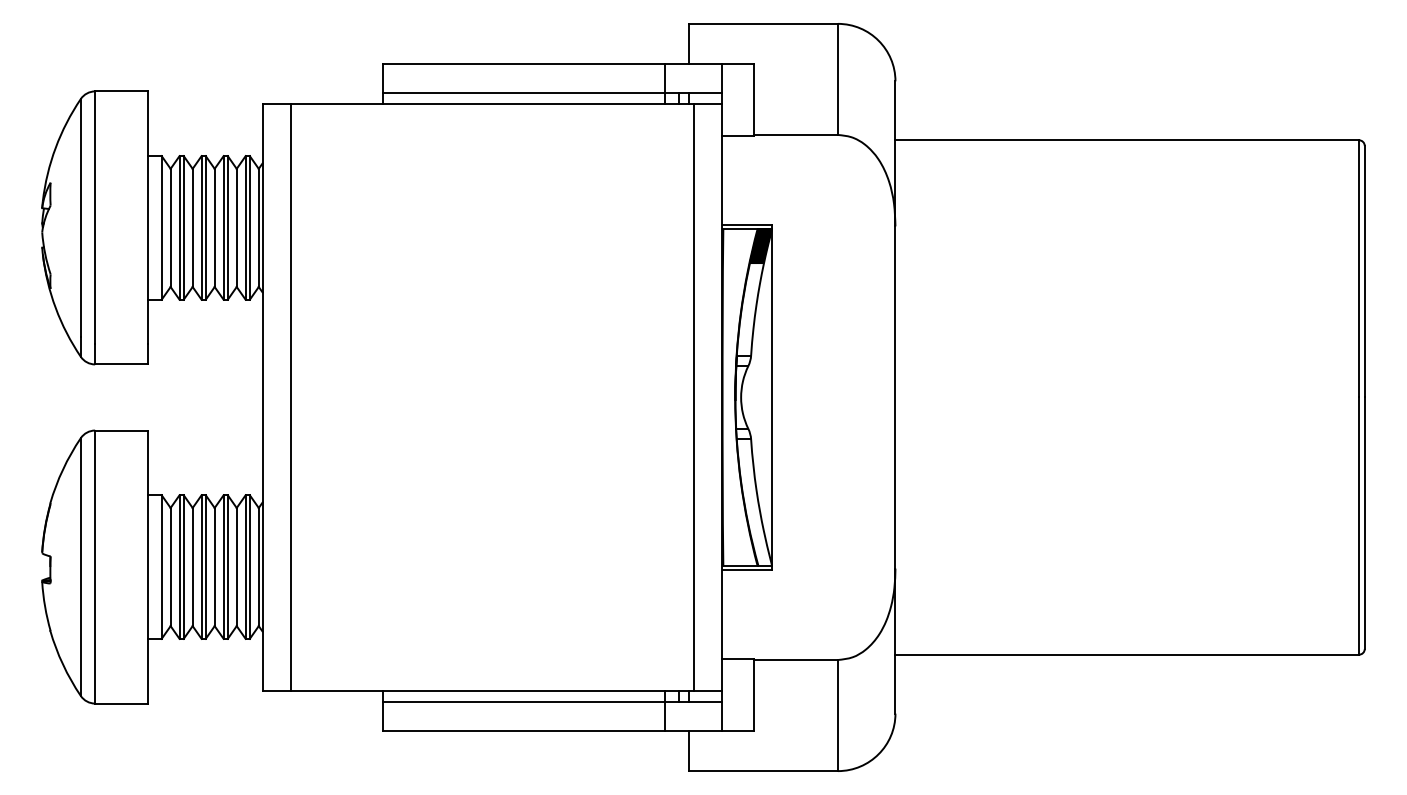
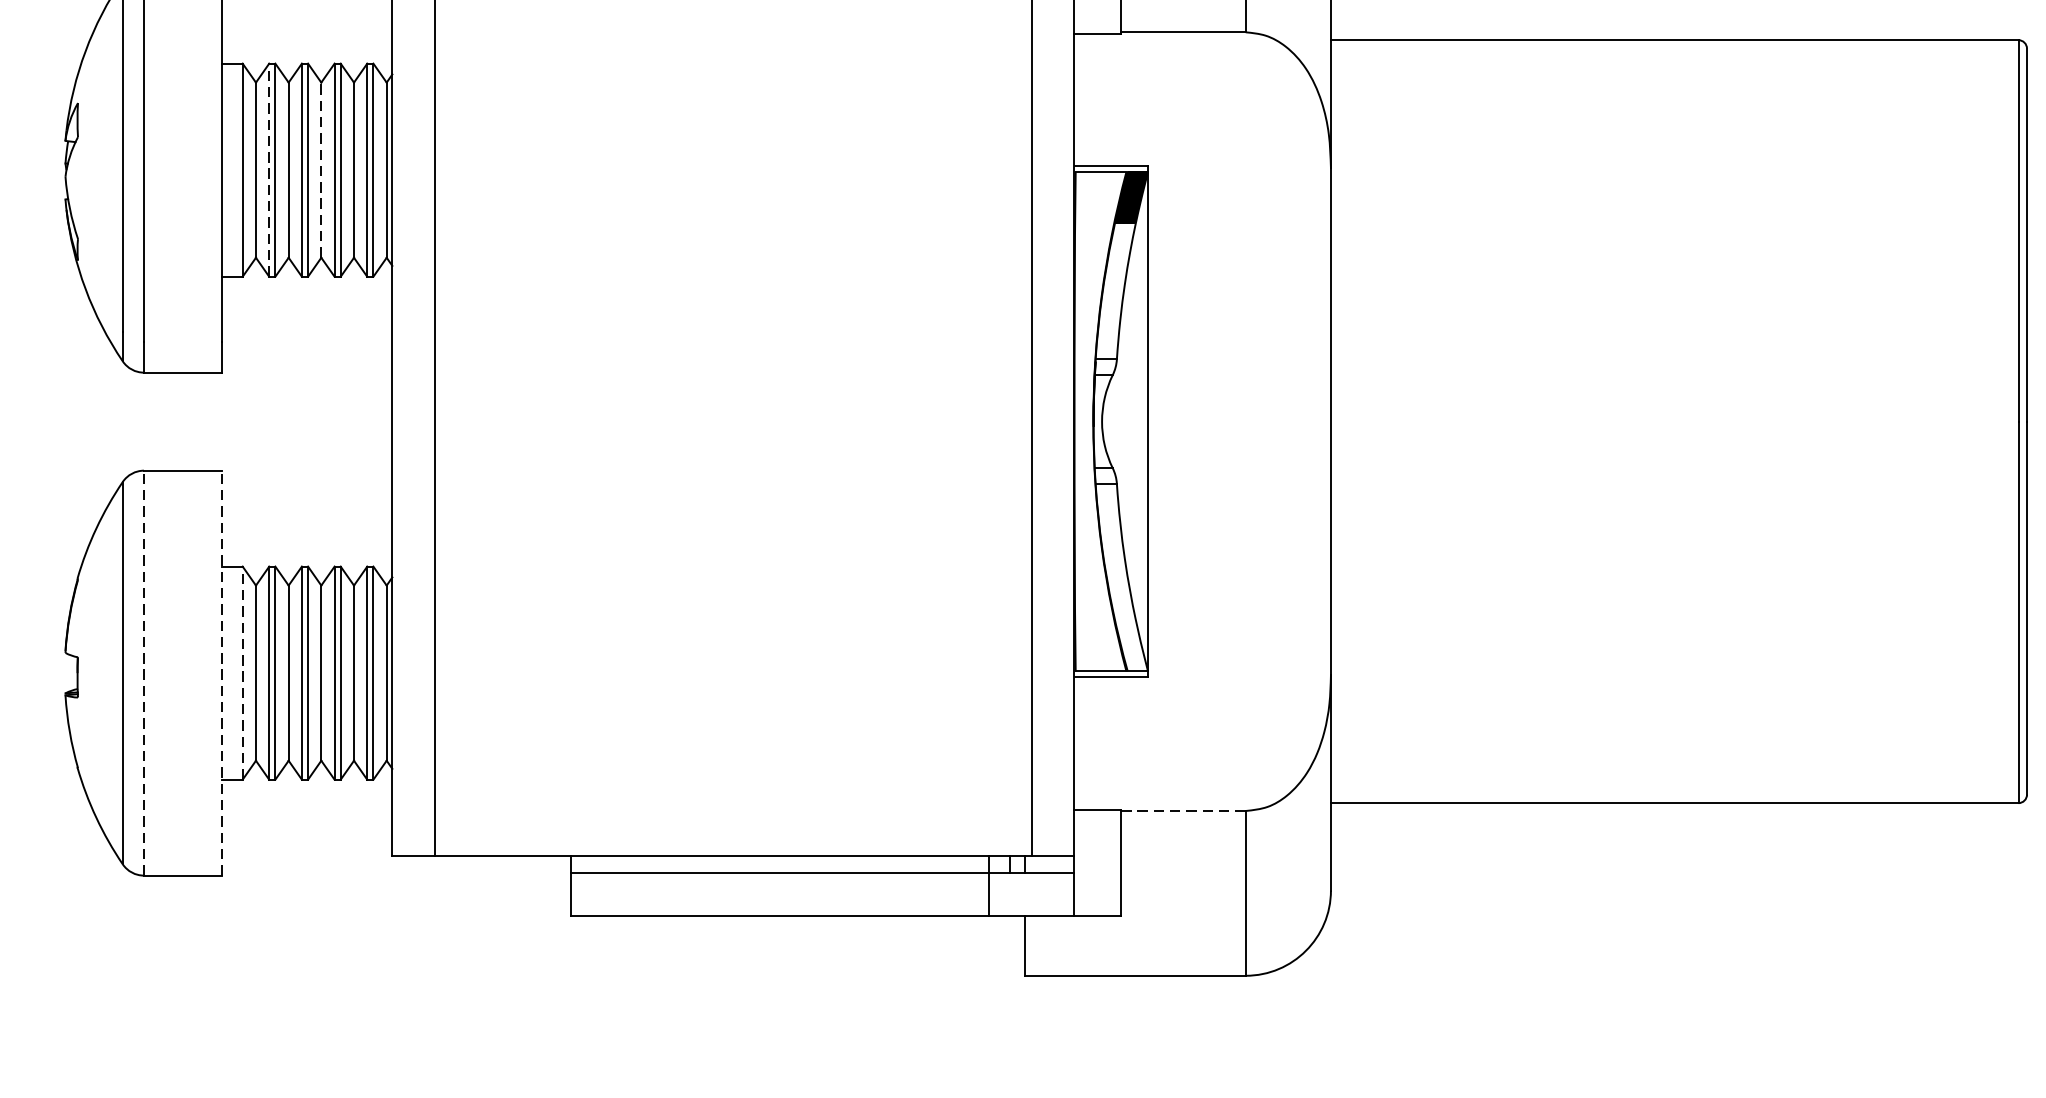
line: (179, 227) -> (269, 169), solid -> dashed
line: (214, 227) -> (321, 169), solid -> dashed
line: (95, 567) -> (144, 673), solid -> dashed
line: (147, 567) -> (221, 673), solid -> dashed
line: (161, 567) -> (242, 673), solid -> dashed
line: (796, 660) -> (1184, 811), solid -> dashed

